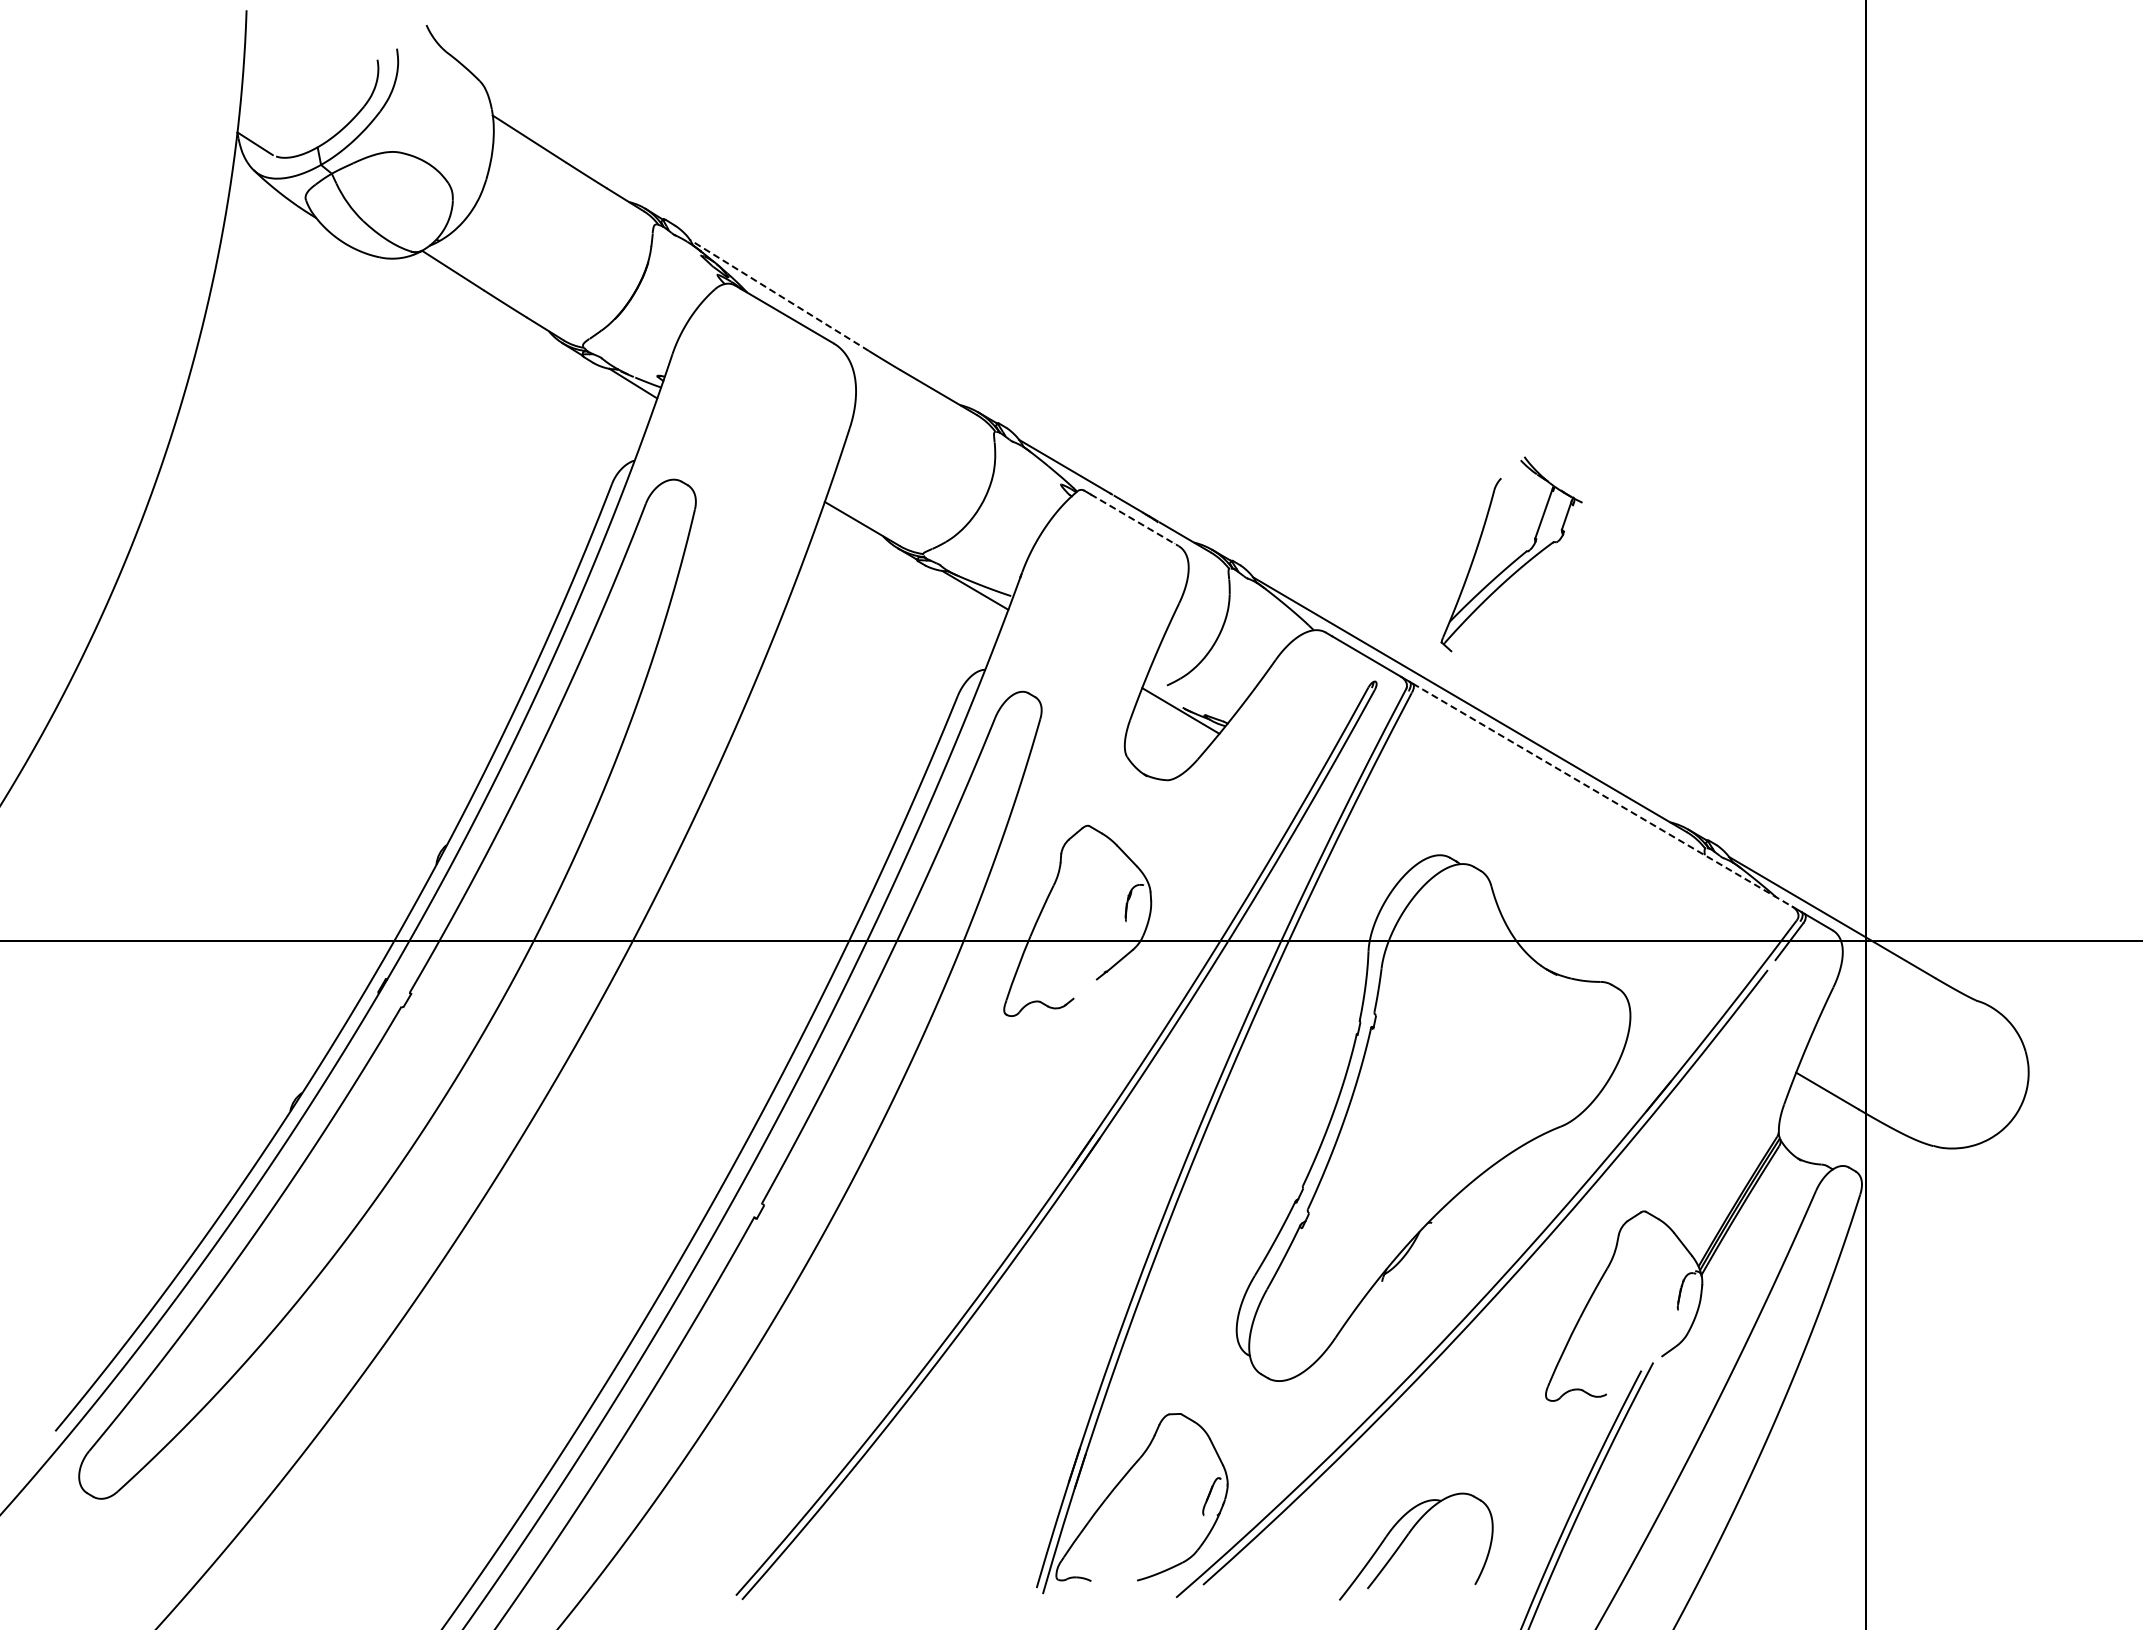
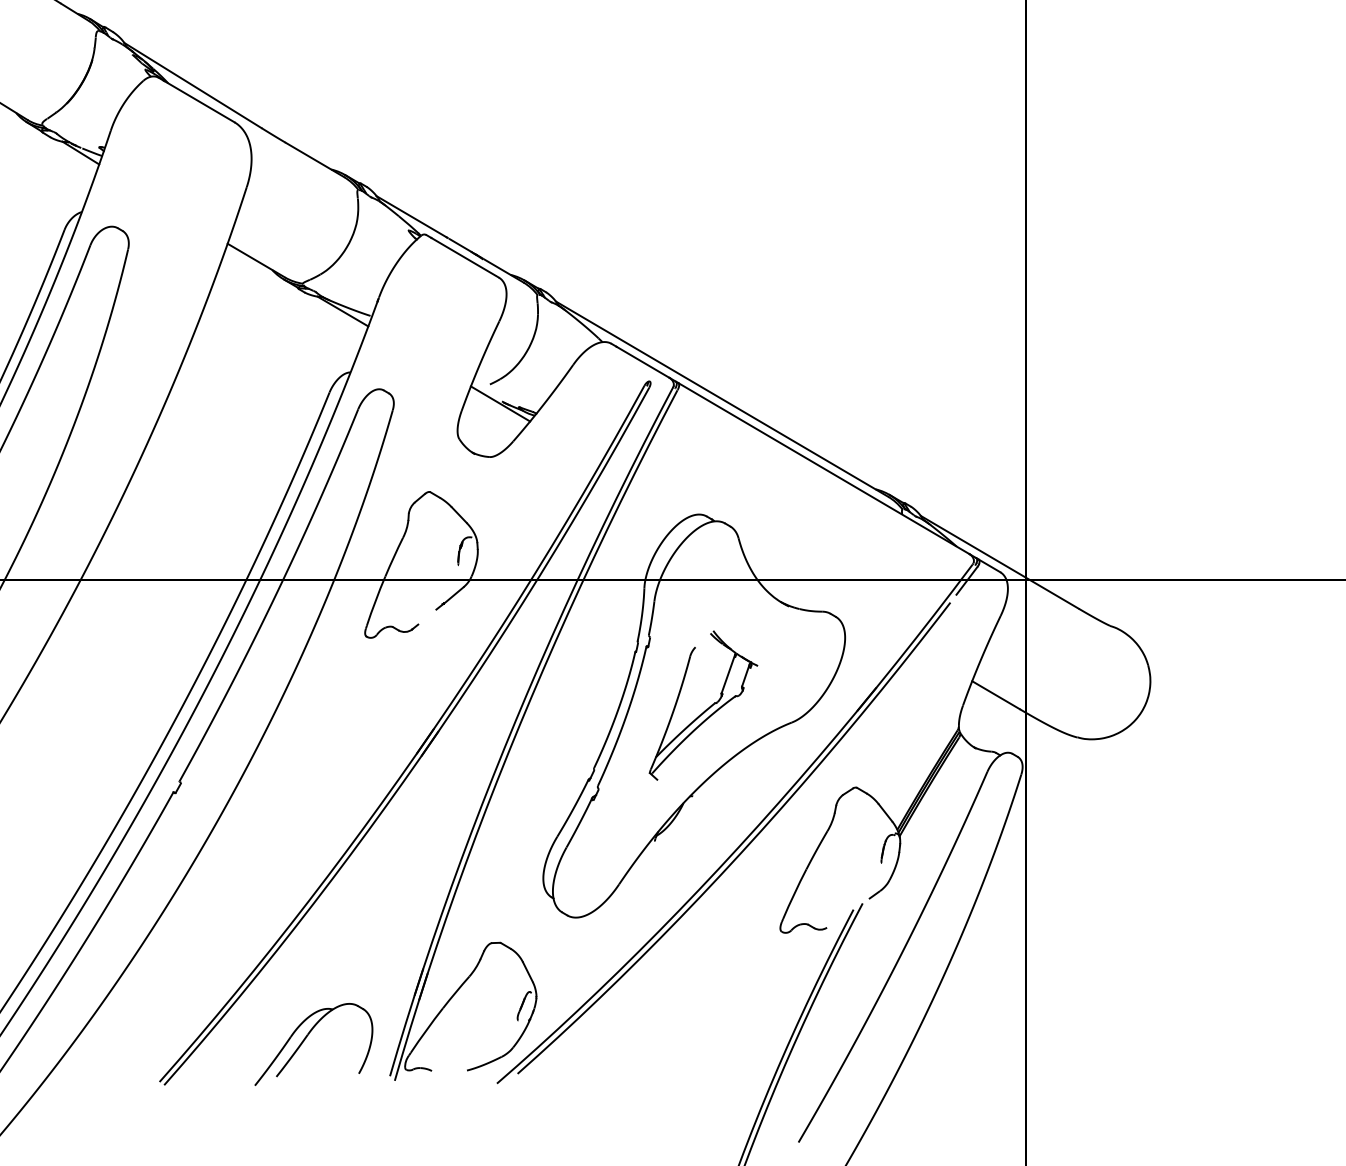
line: (778, 295) -> (192, 85), dashed -> solid
line: (1135, 520) -> (465, 257), dashed -> solid
part: (1516, 558) -> (707, 708), moved
line: (1603, 795) -> (824, 468), dashed -> solid
part: (1407, 1537) -> (307, 1037), moved

